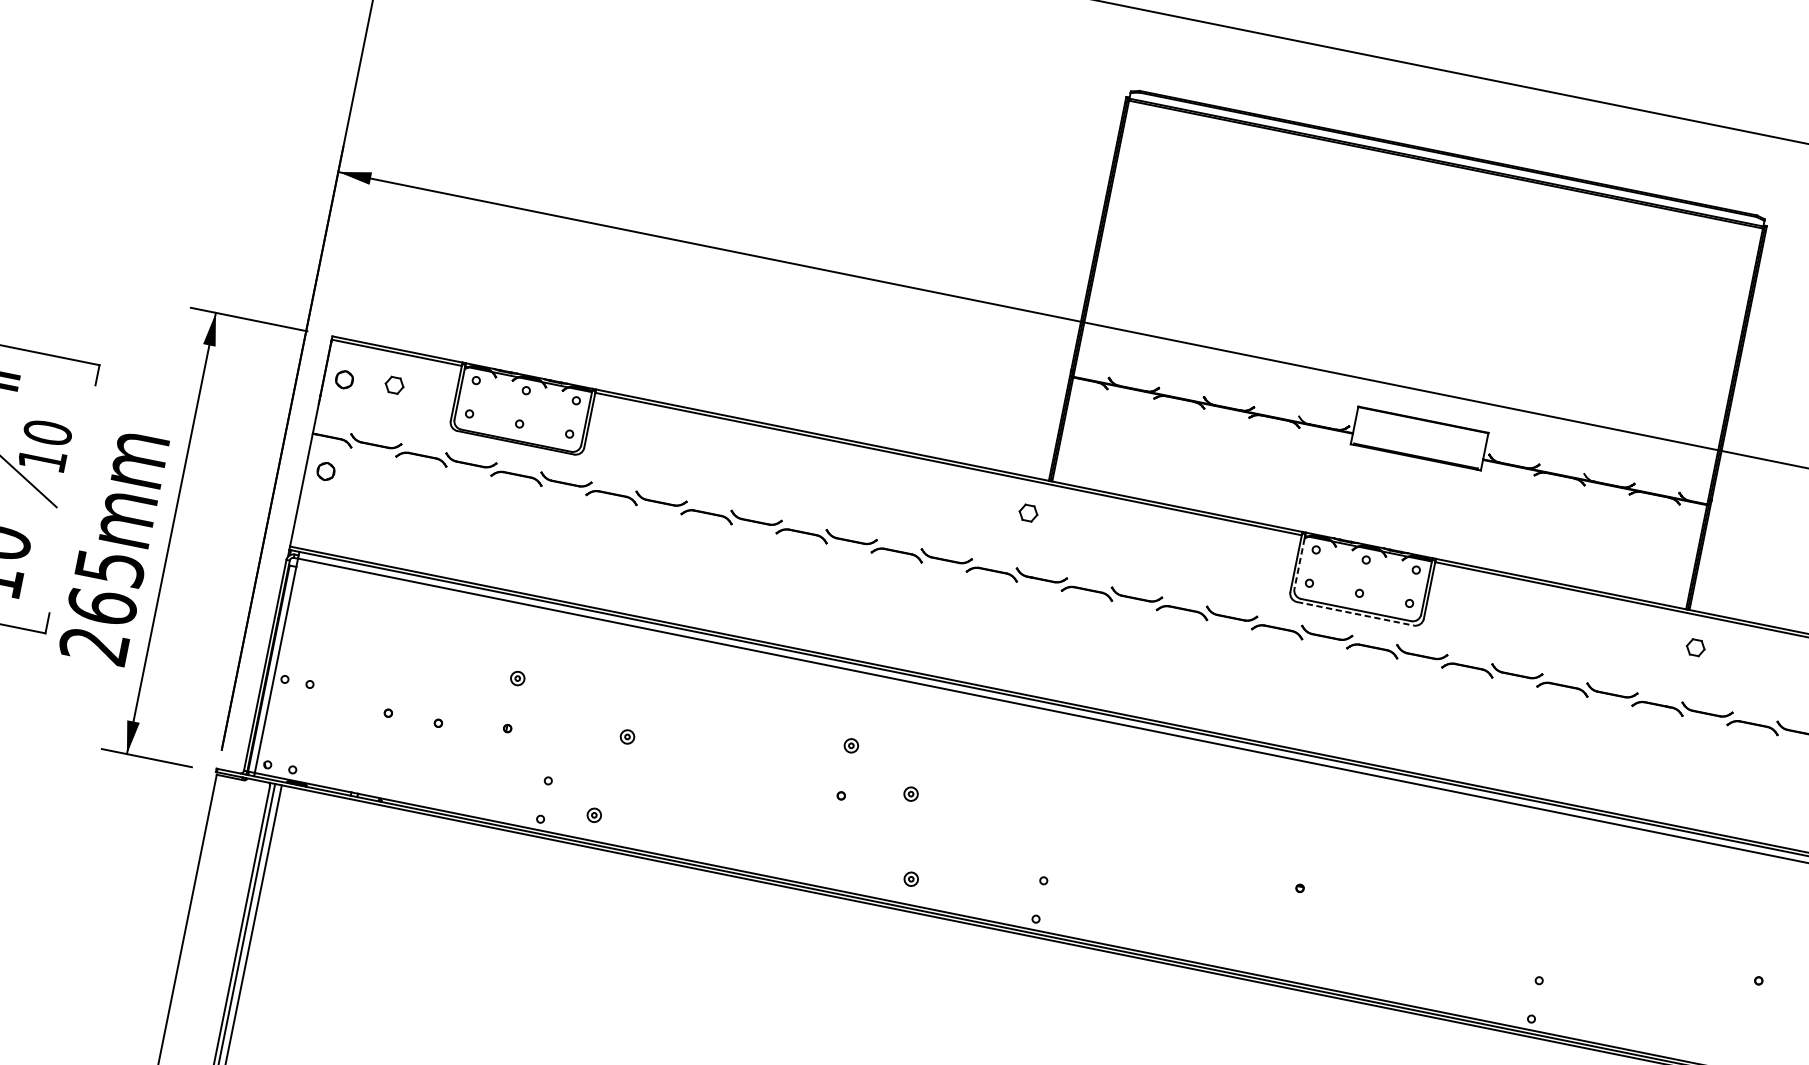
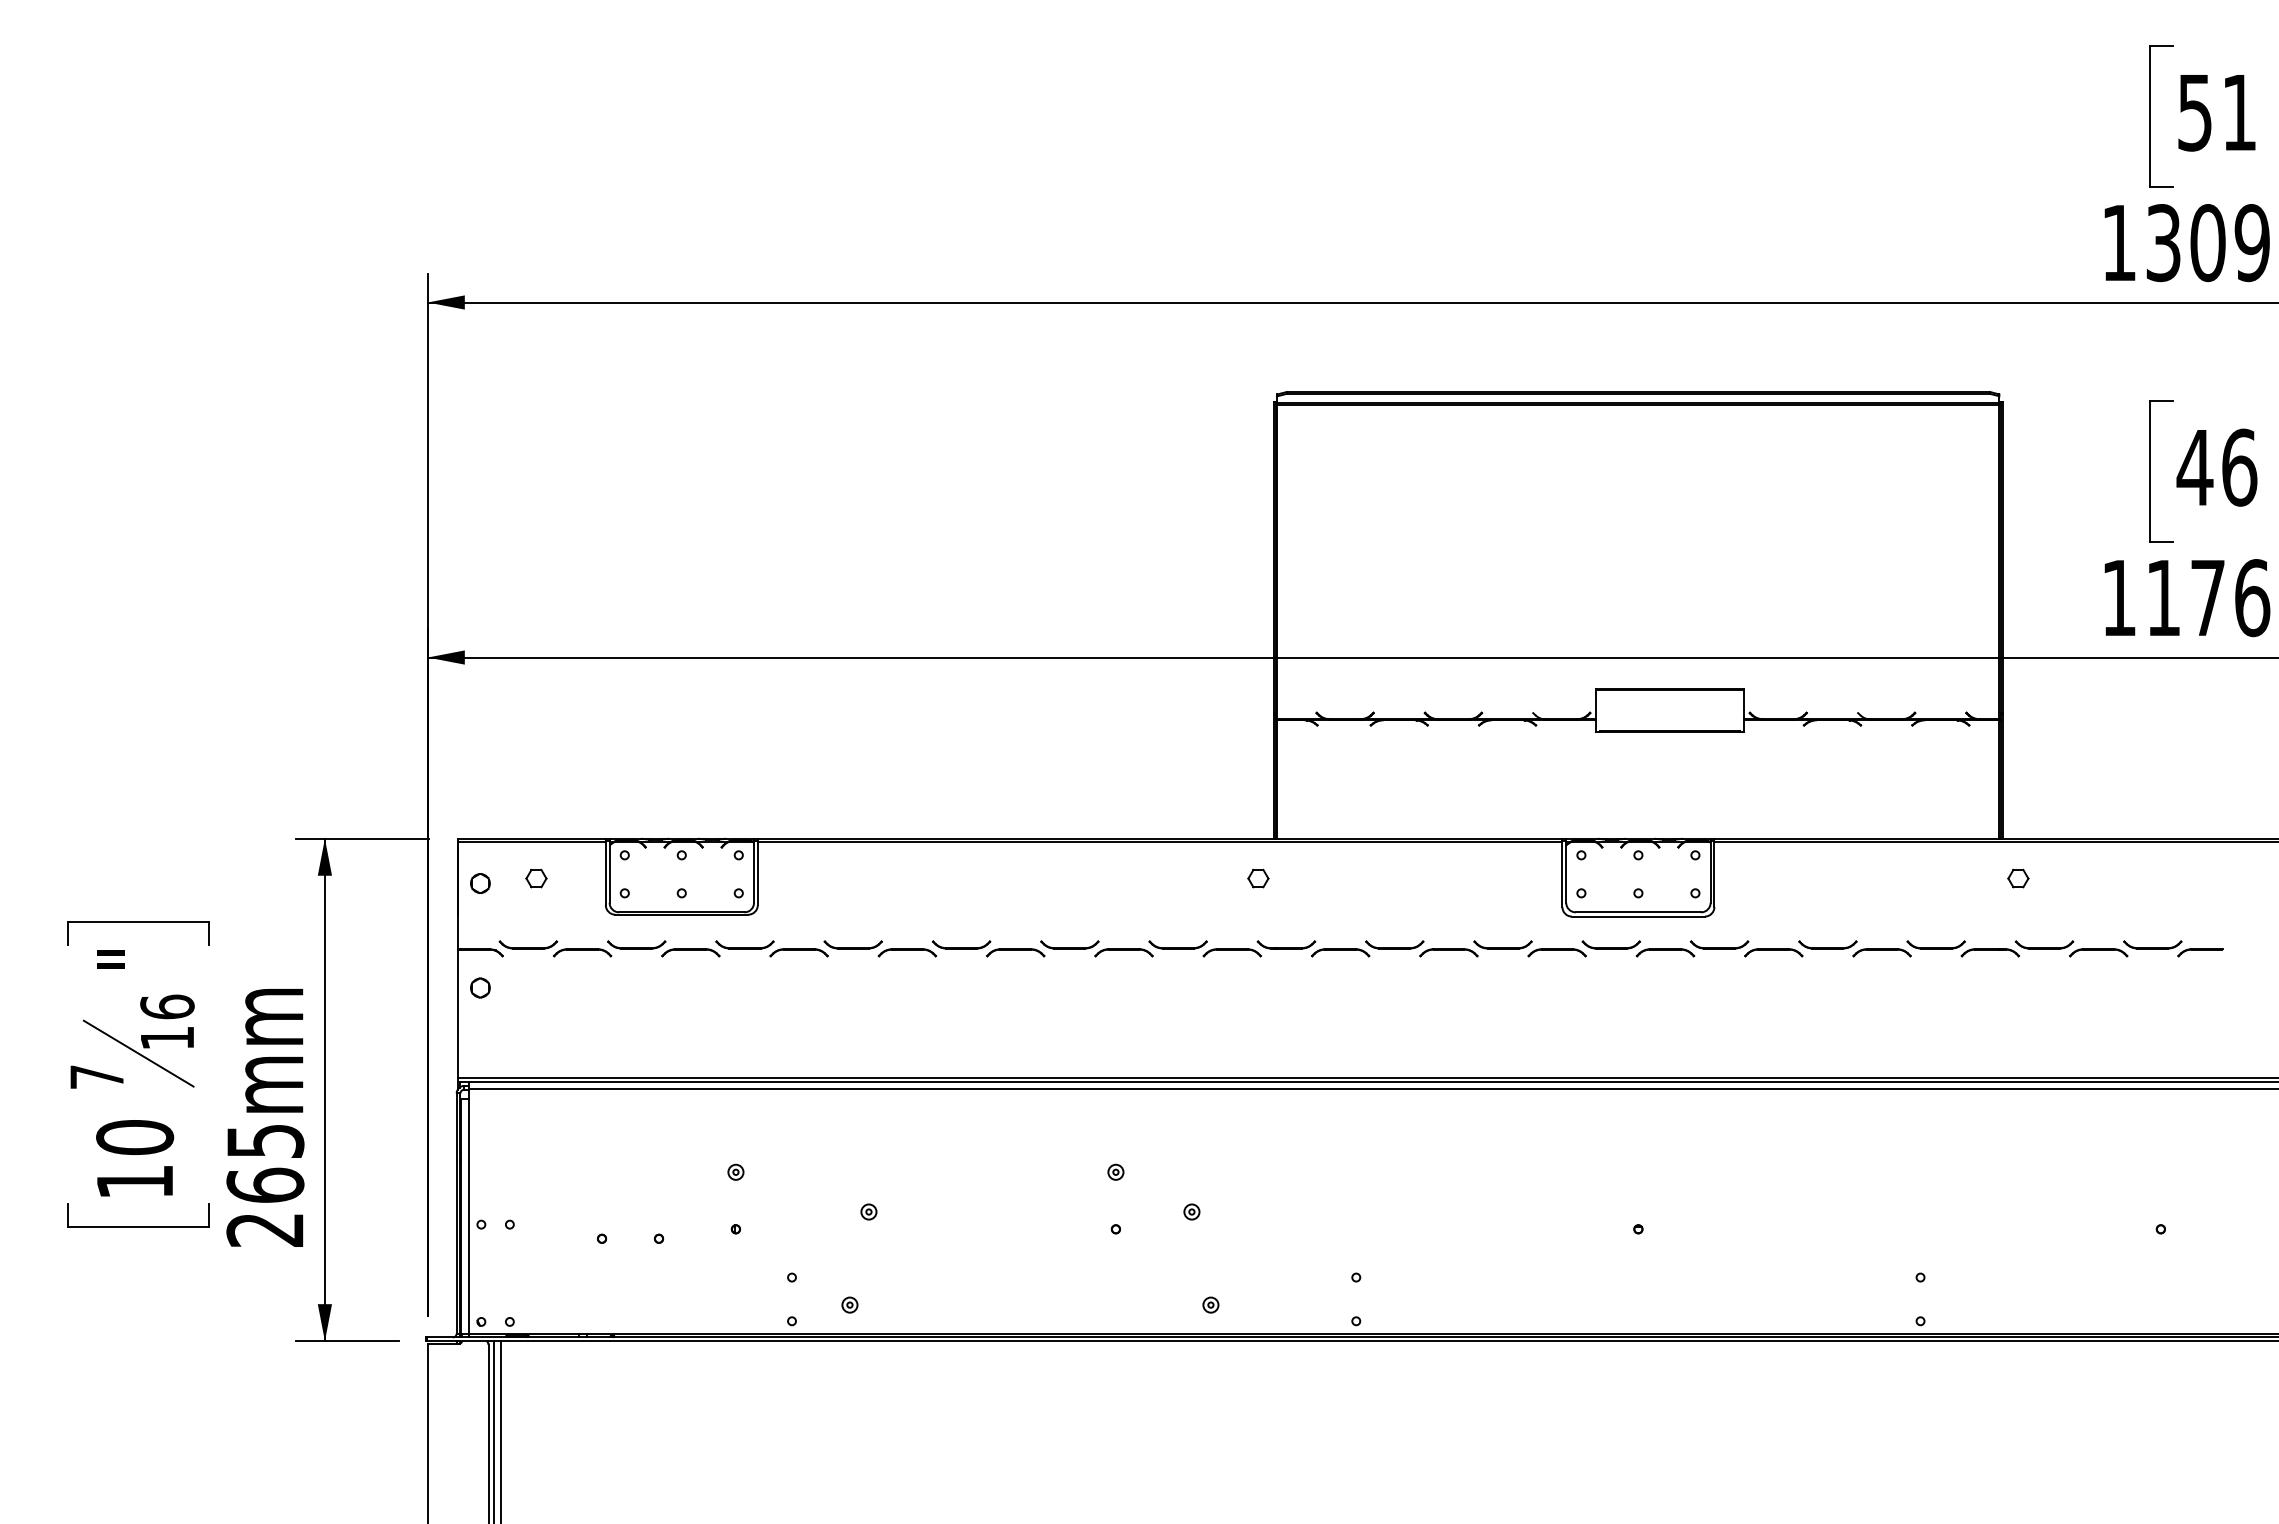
text: (47, 432) -> (167, 1006), 10 -> 16
line: (1299, 564) -> (1566, 874), dashed -> solid
line: (1355, 613) -> (1638, 916), dashed -> solid

